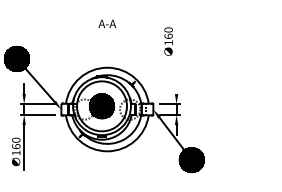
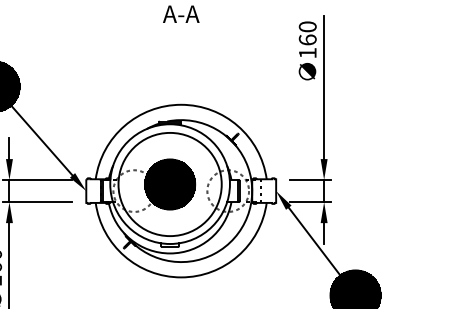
line: (176, 59) -> (323, 87), added

